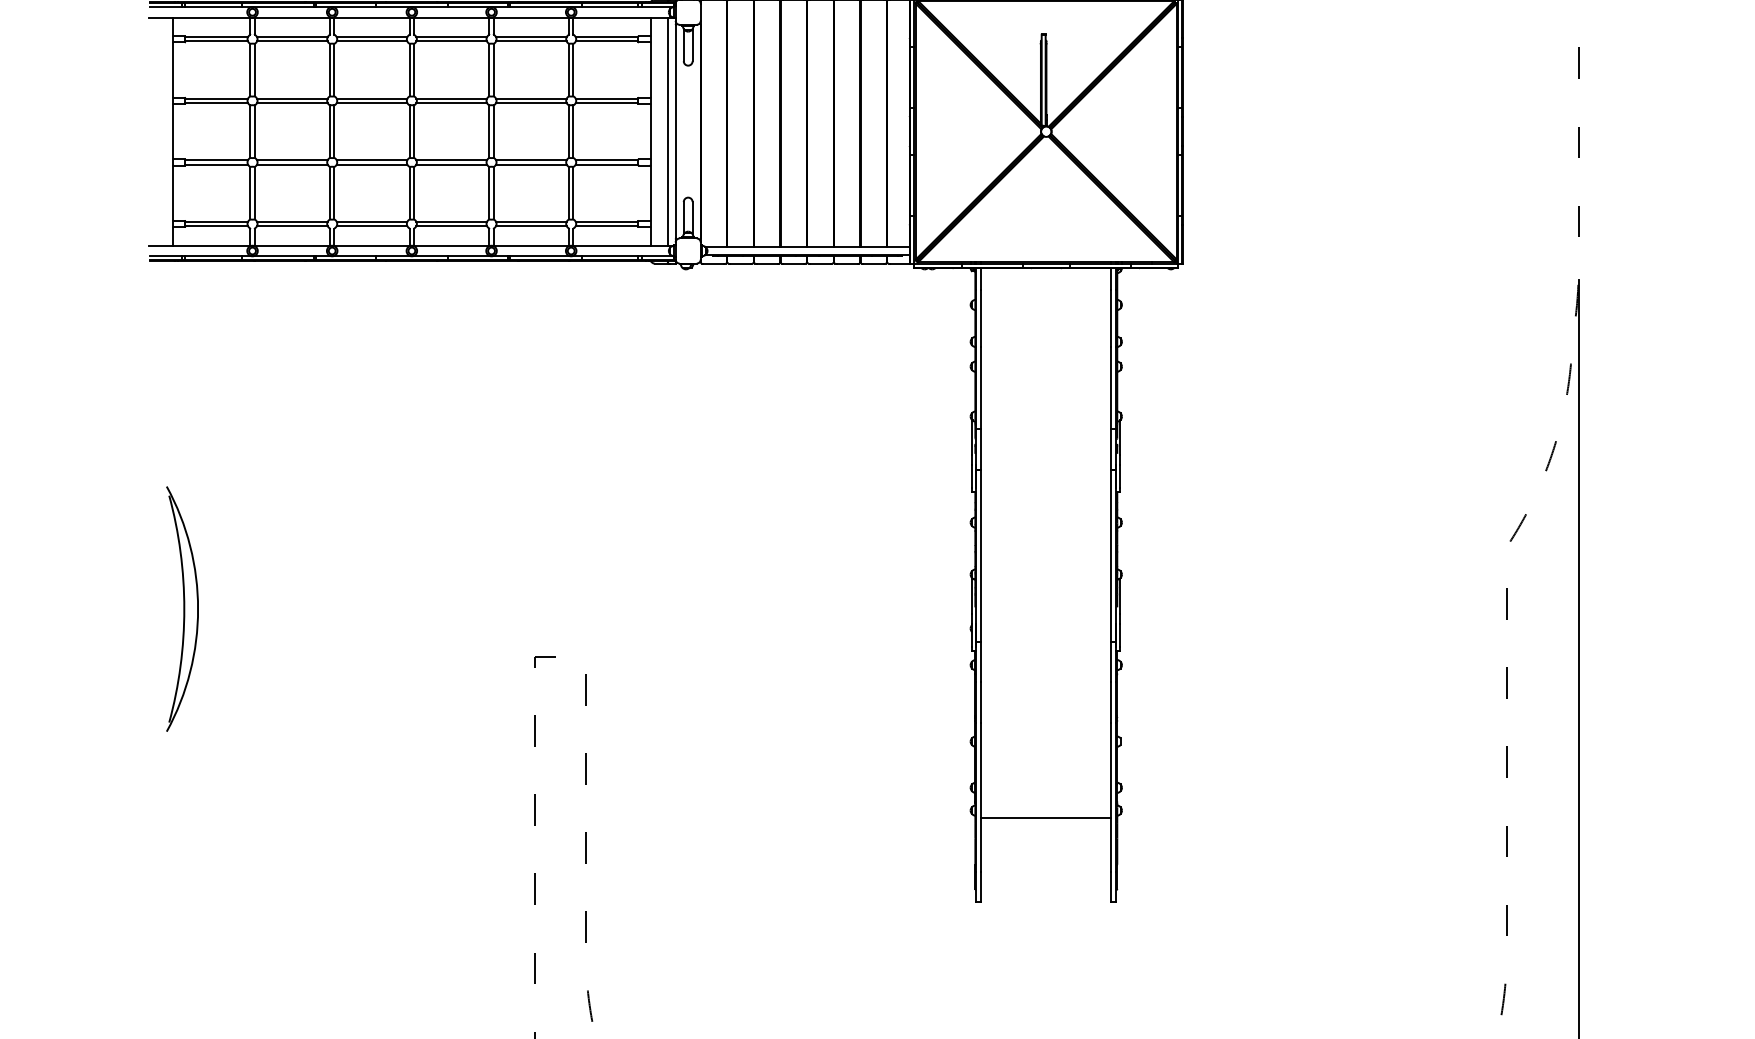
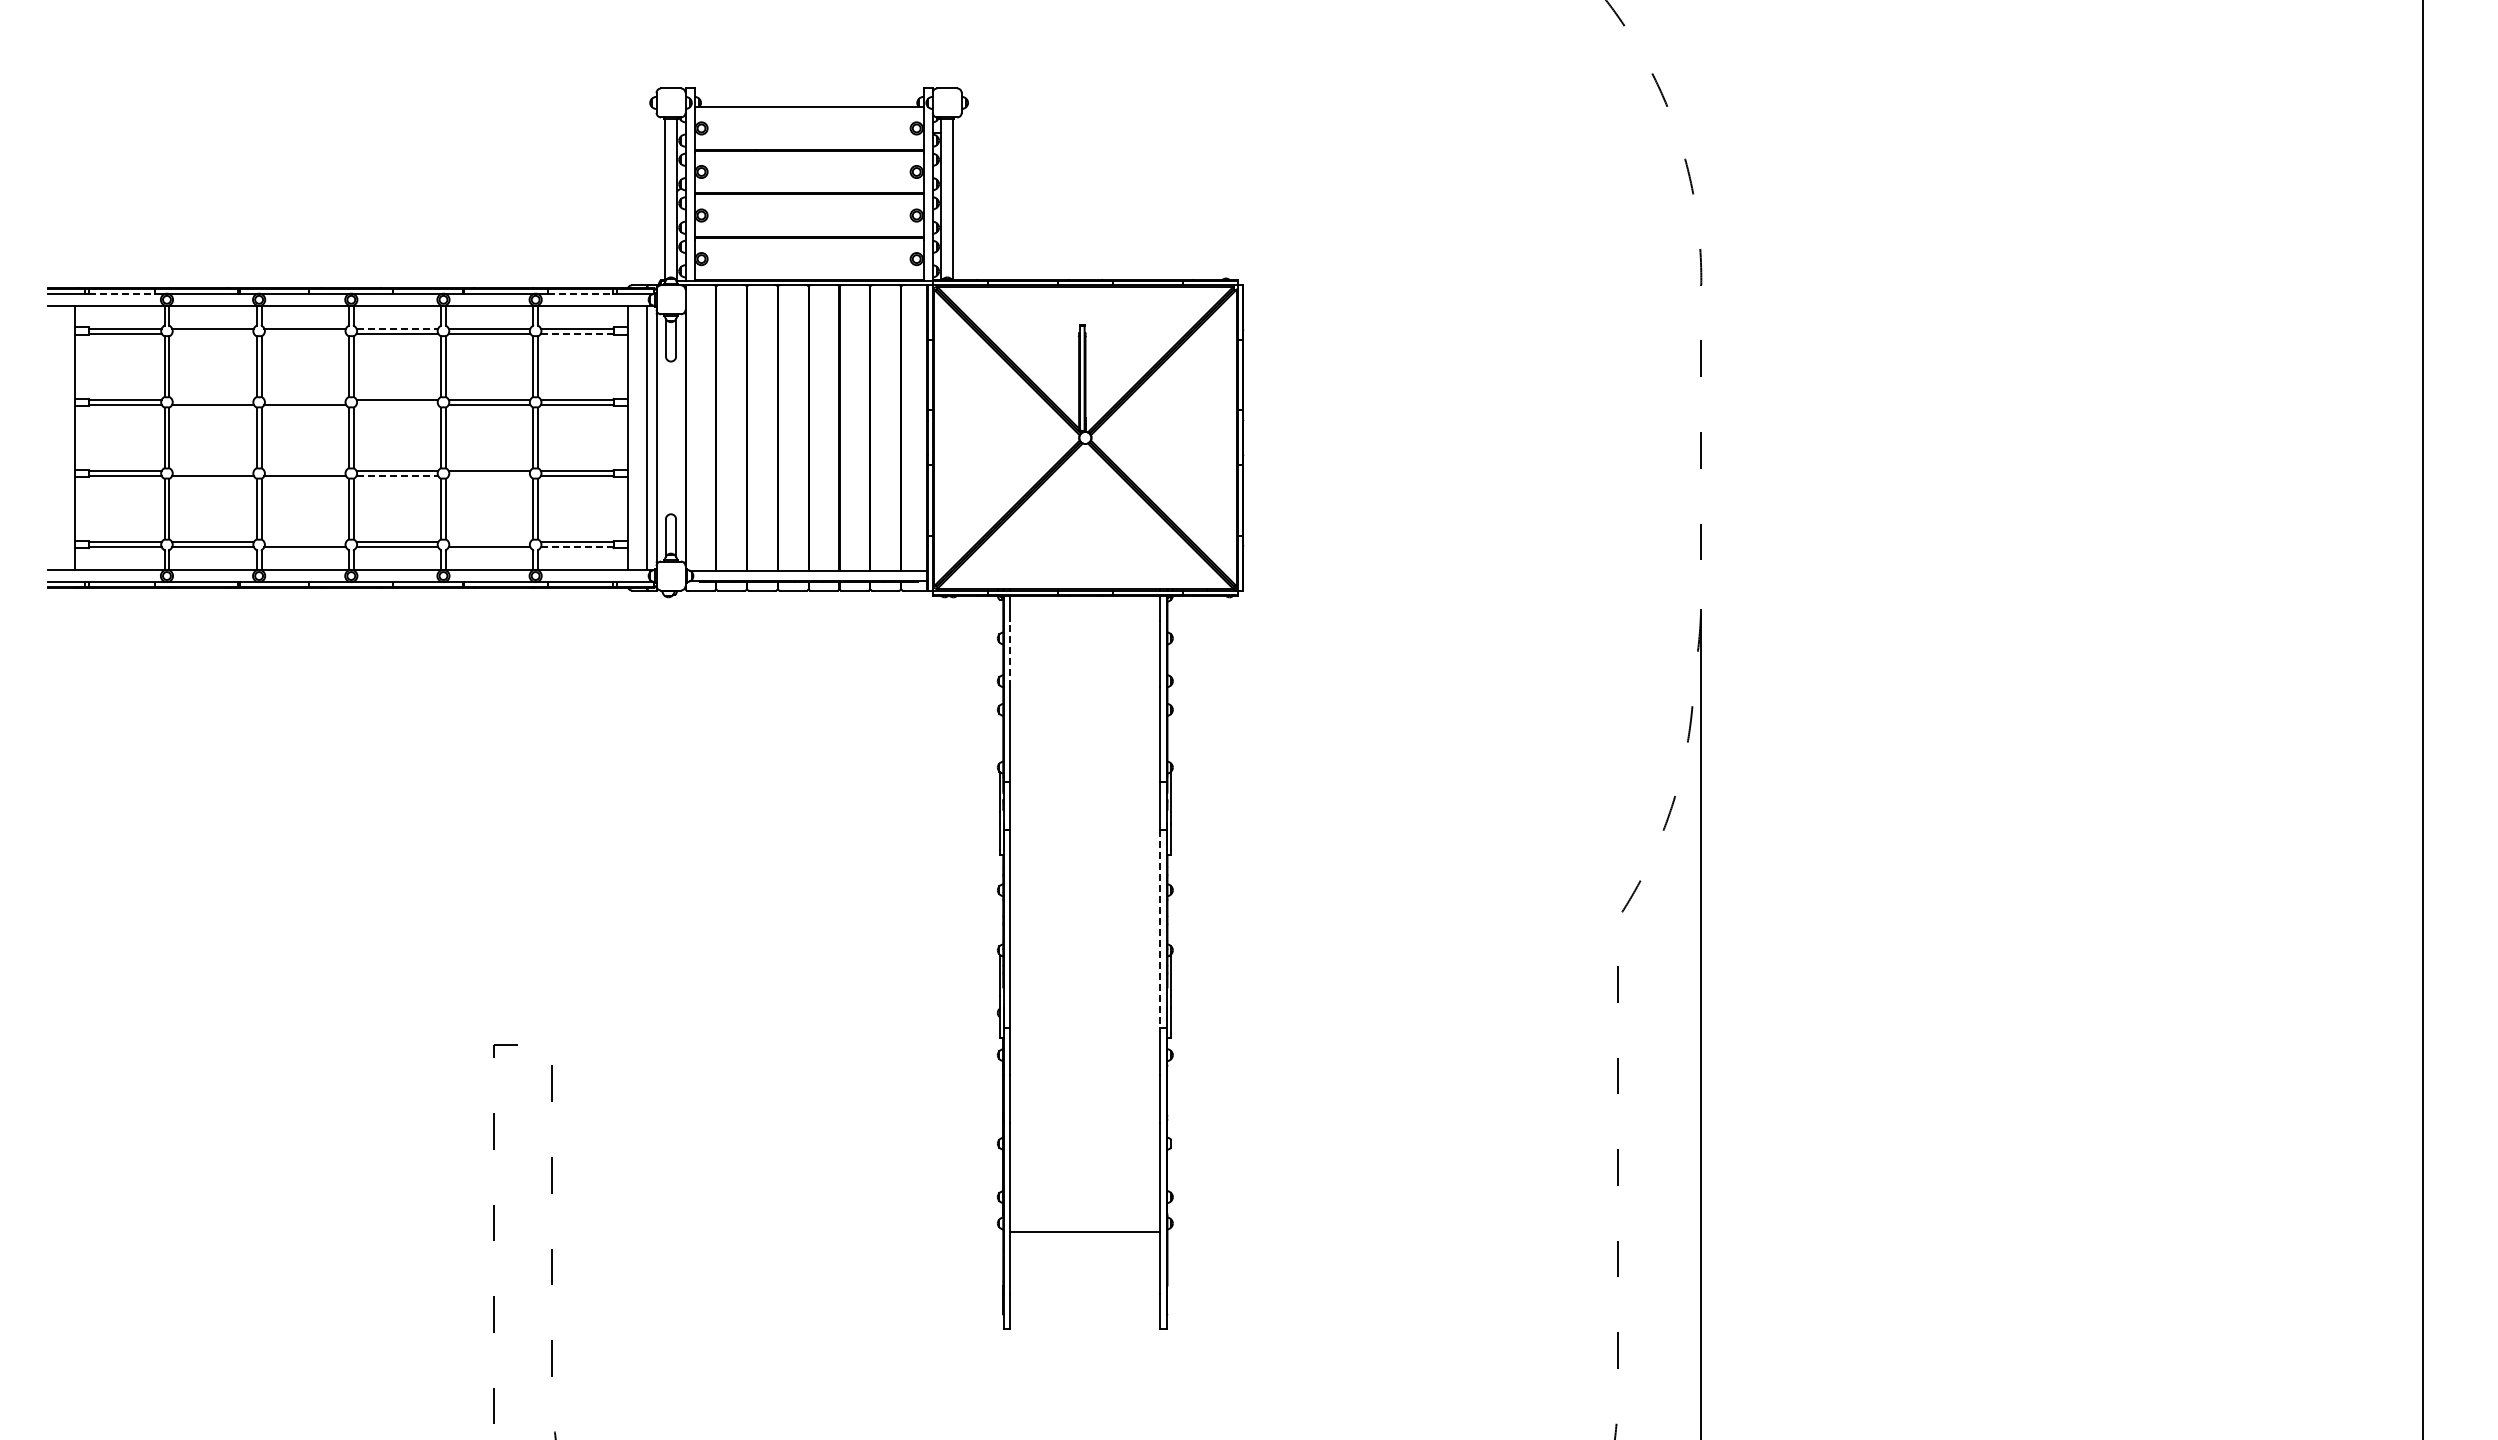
line: (214, 6) -> (122, 293), solid -> dashed
line: (609, 6) -> (580, 293), solid -> dashed
line: (451, 37) -> (397, 328), solid -> dashed
line: (291, 41) -> (212, 333), removed
line: (372, 41) -> (305, 333), removed
line: (607, 41) -> (577, 333), solid -> dashed
line: (291, 98) -> (212, 399), removed
line: (372, 98) -> (305, 399), removed
line: (451, 102) -> (397, 404), removed
line: (291, 160) -> (212, 471), removed
line: (372, 160) -> (305, 471), removed
line: (451, 164) -> (397, 475), solid -> dashed
line: (531, 164) -> (489, 475), removed
line: (372, 222) -> (305, 542), removed
line: (531, 222) -> (489, 542), removed
line: (607, 226) -> (577, 547), solid -> dashed
line: (981, 317) -> (1010, 653), solid -> dashed
line: (1111, 556) -> (1160, 929), solid -> dashed
part: (182, 609) -> (85, 990), removed

